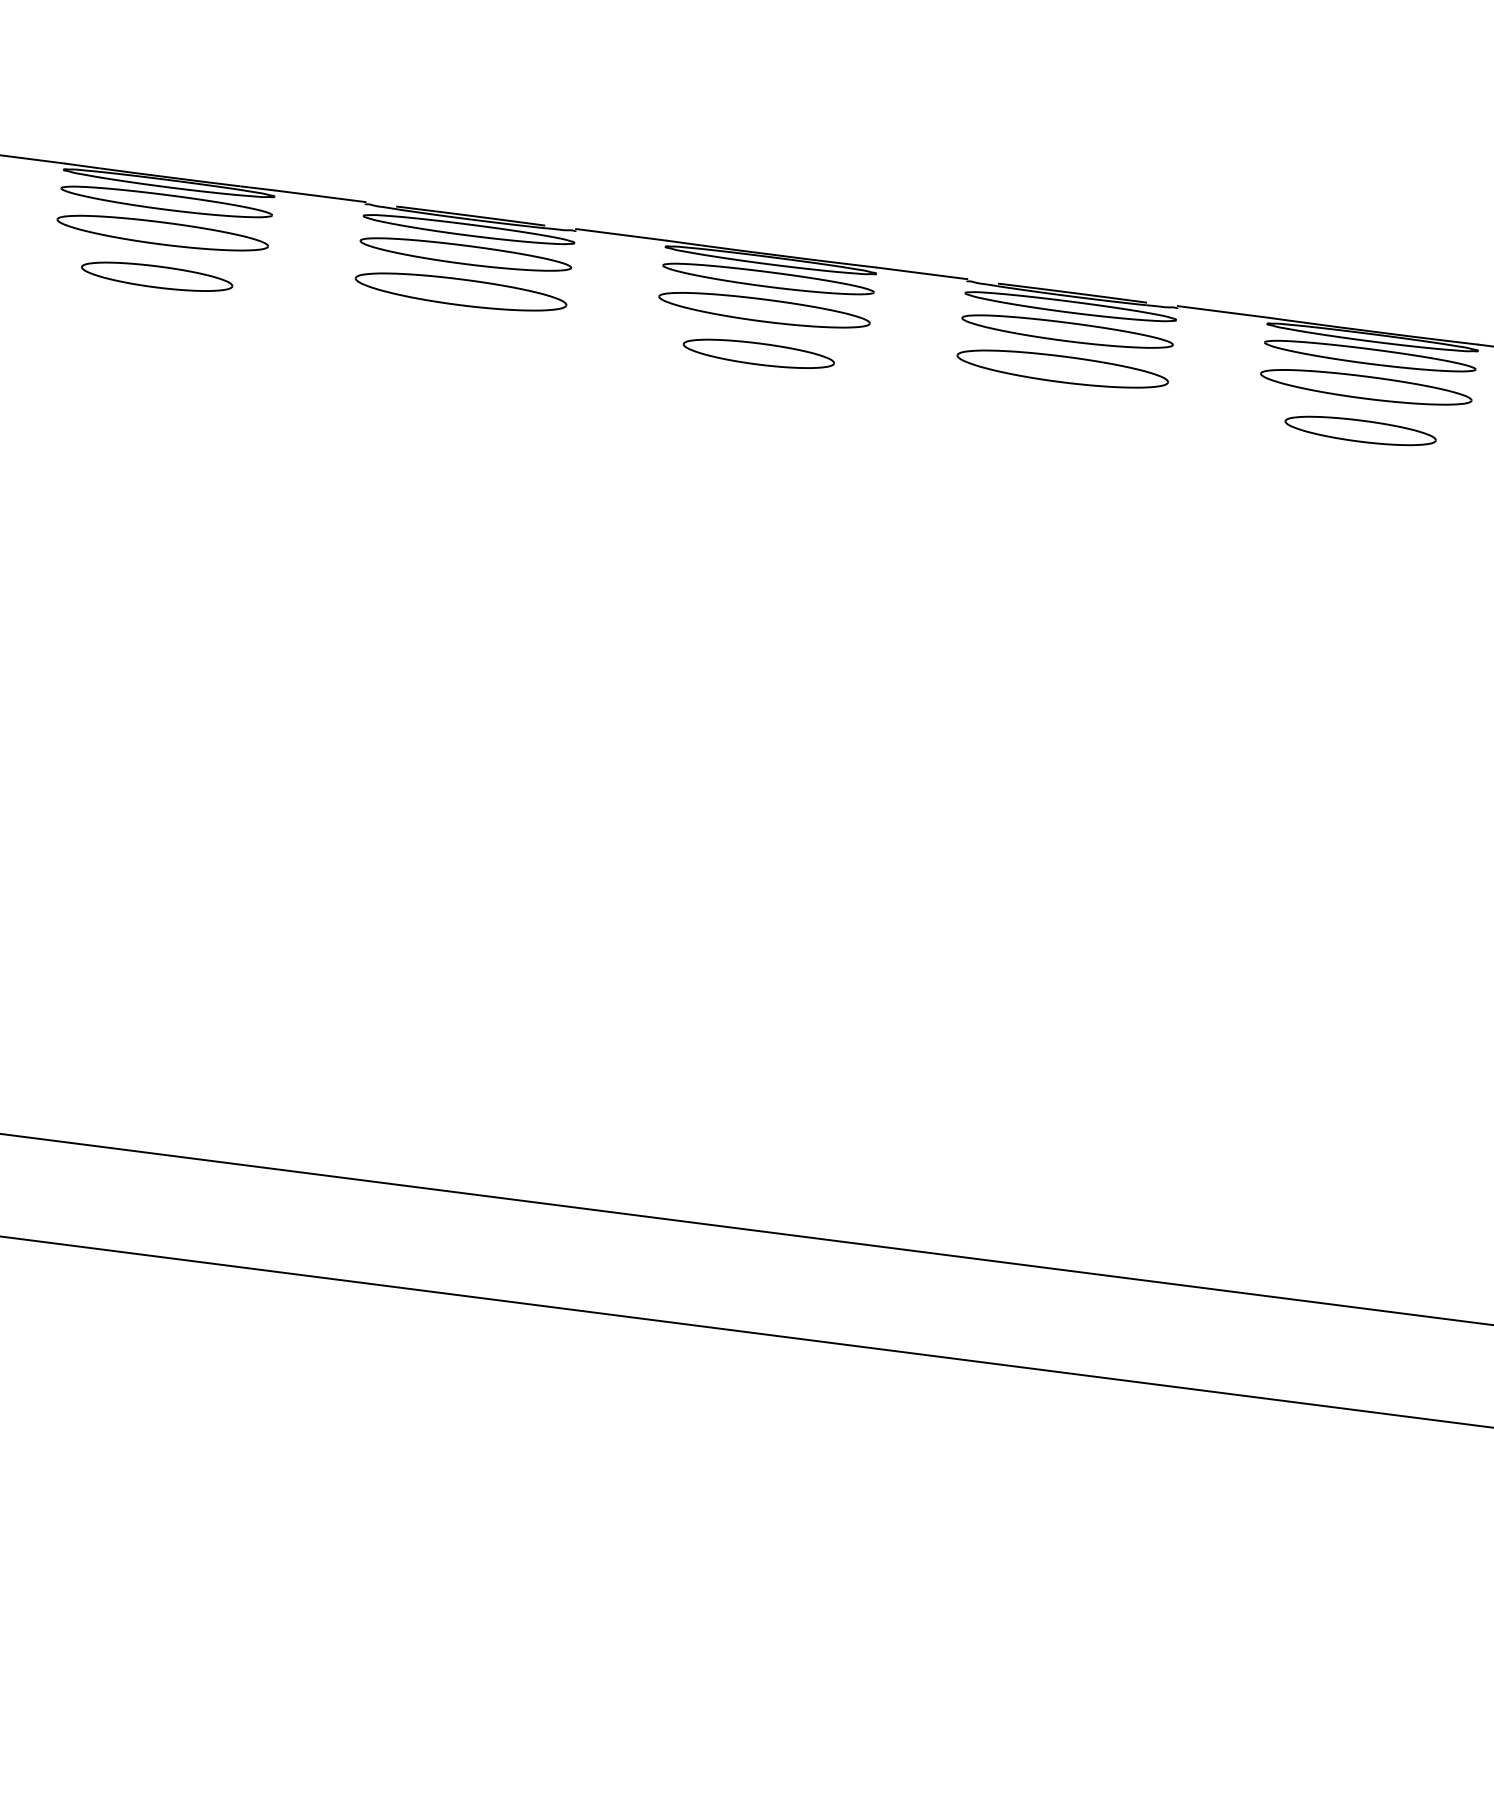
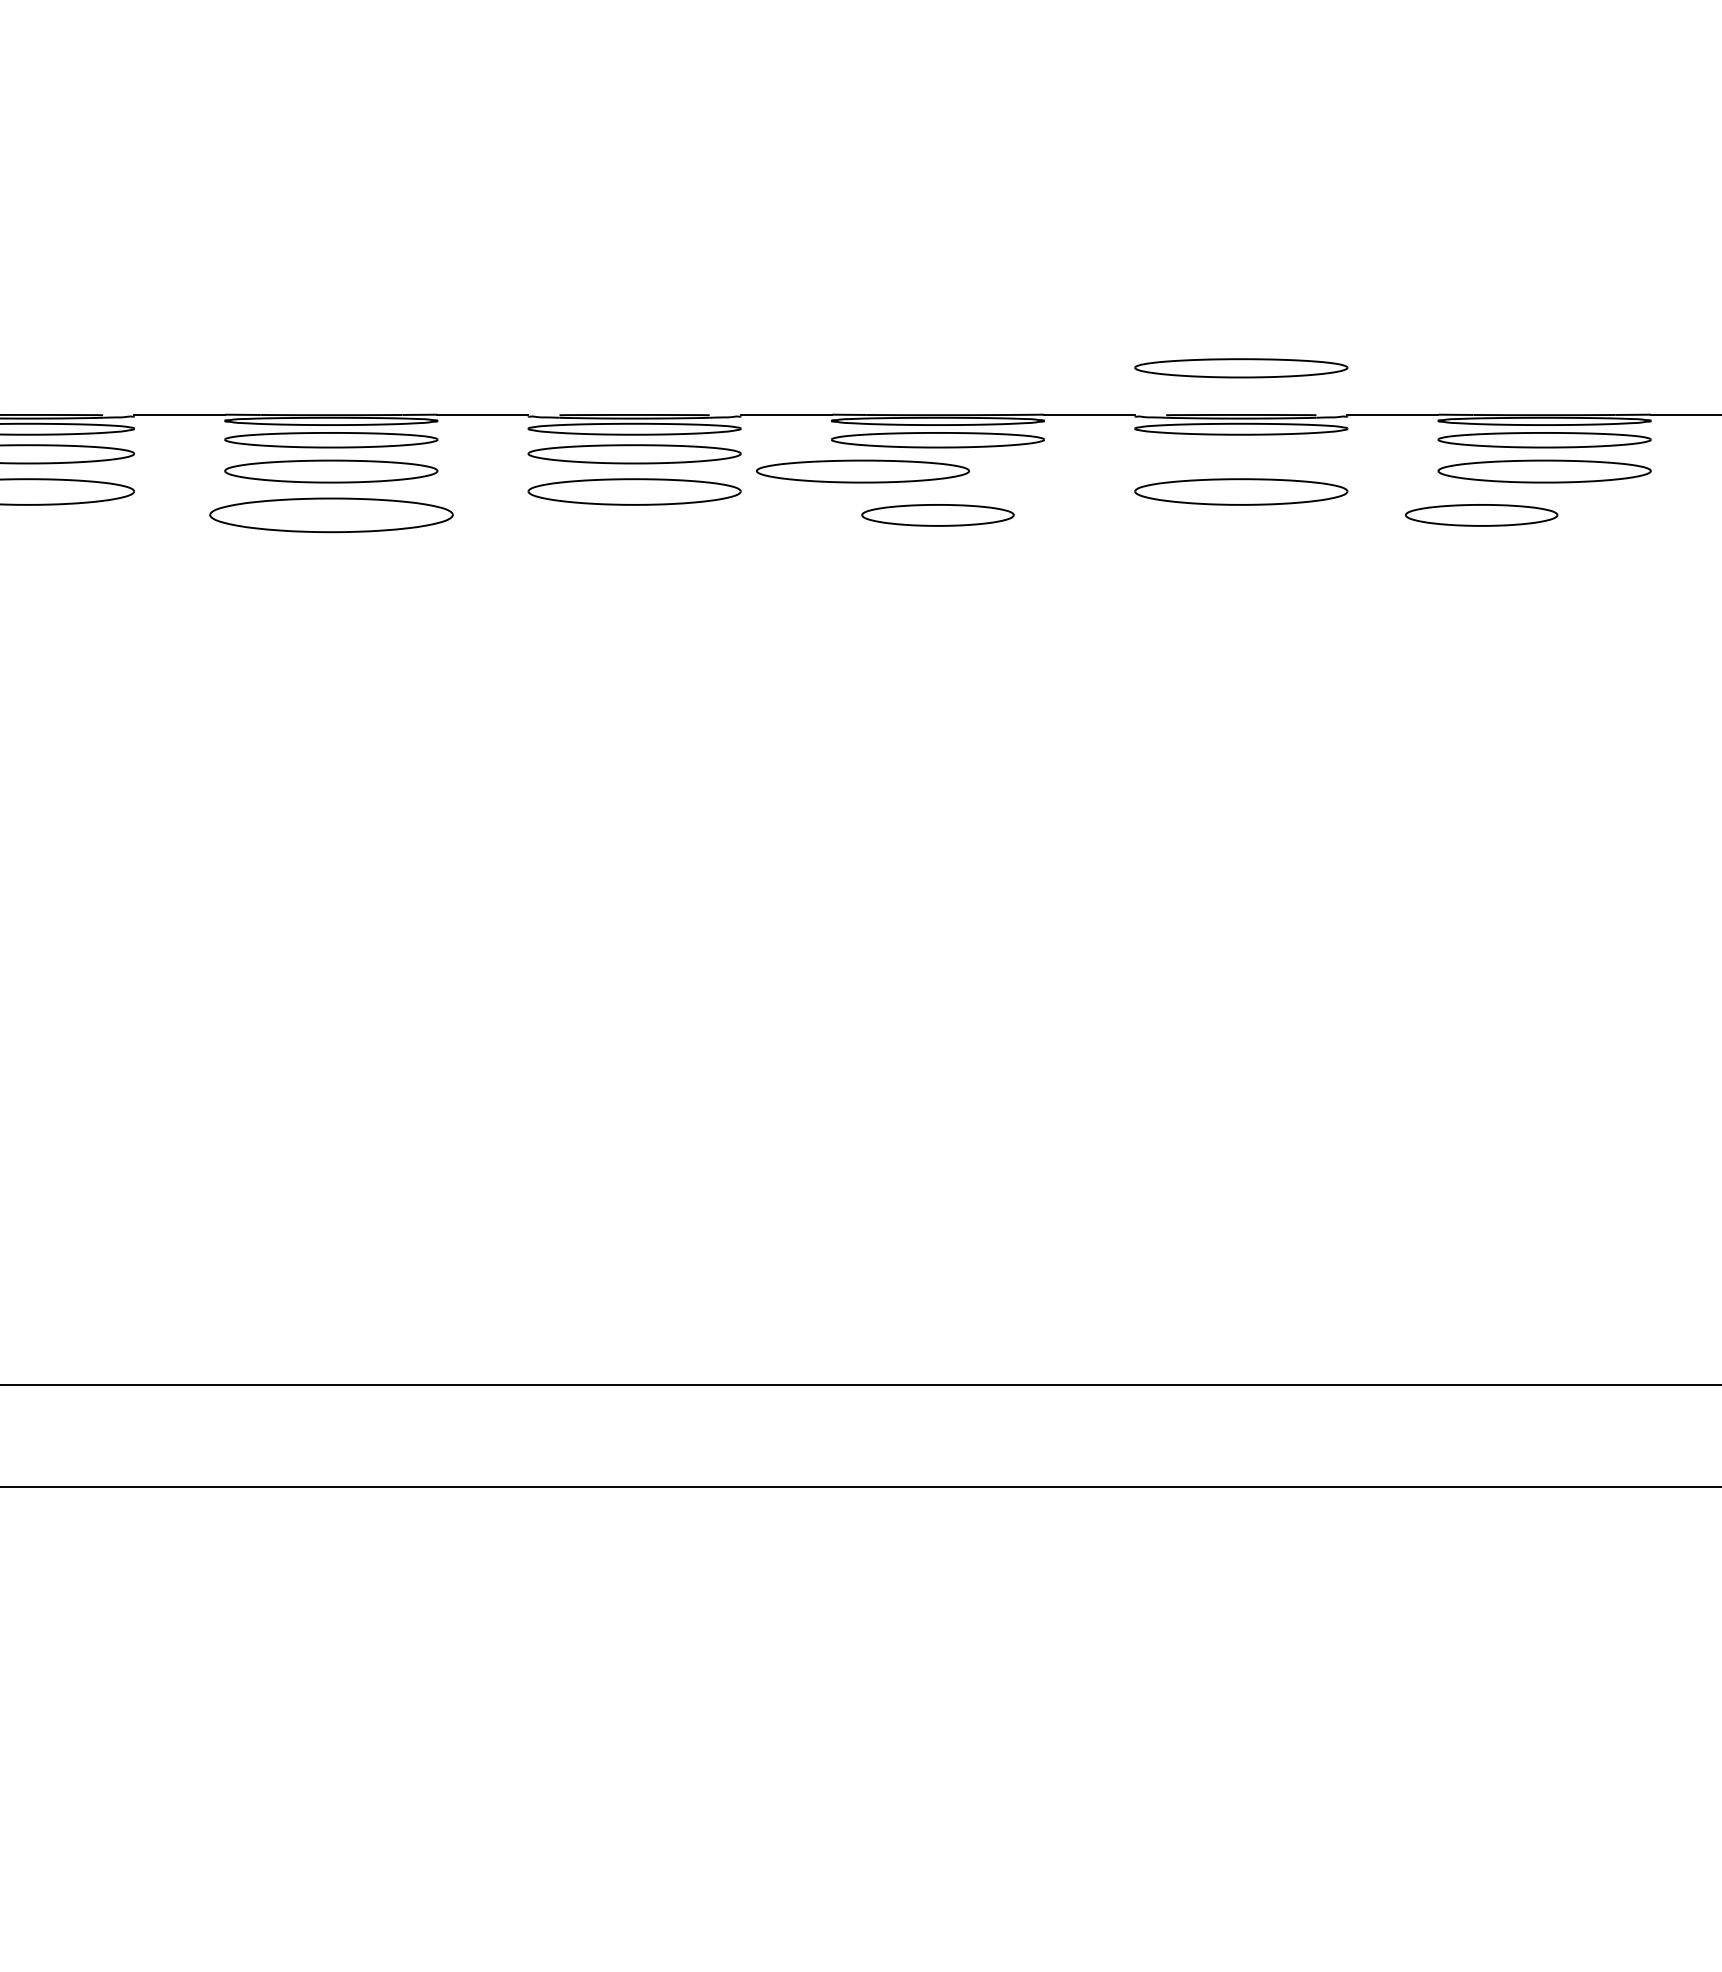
part: (156, 276) -> (330, 515), size x1.6
part: (764, 310) -> (862, 471), moved
part: (1067, 332) -> (1241, 368), moved
part: (1360, 431) -> (1481, 515), moved

